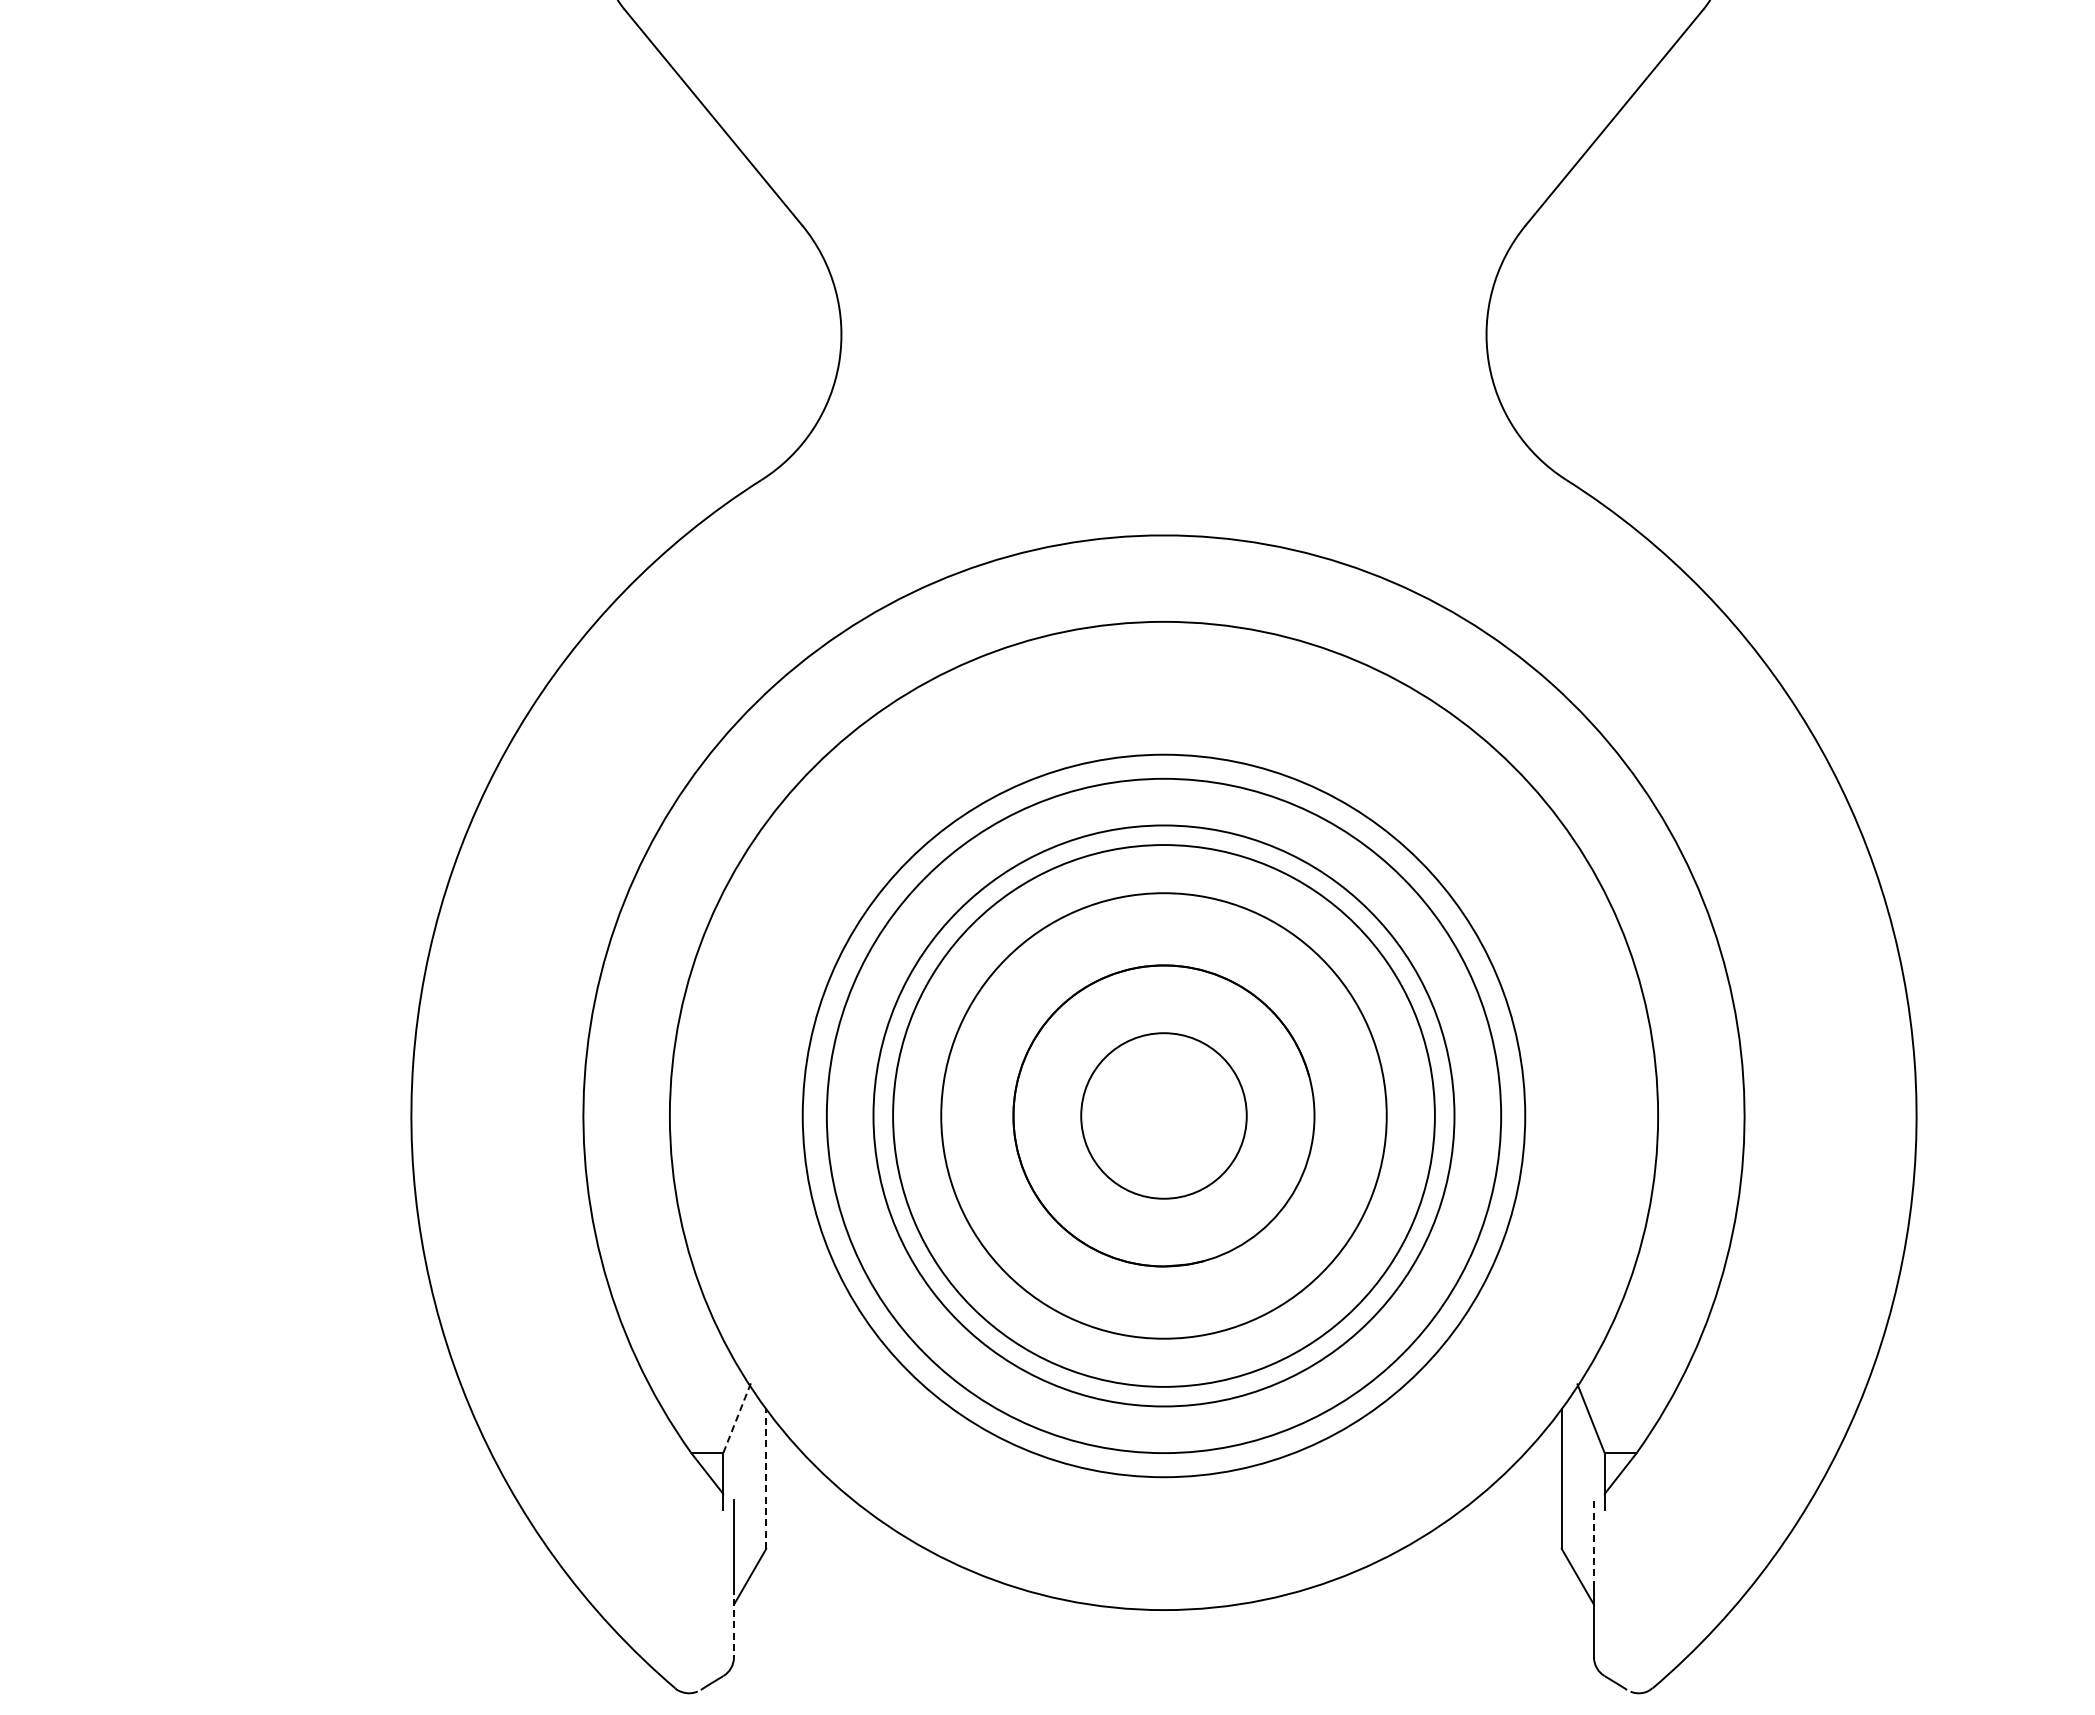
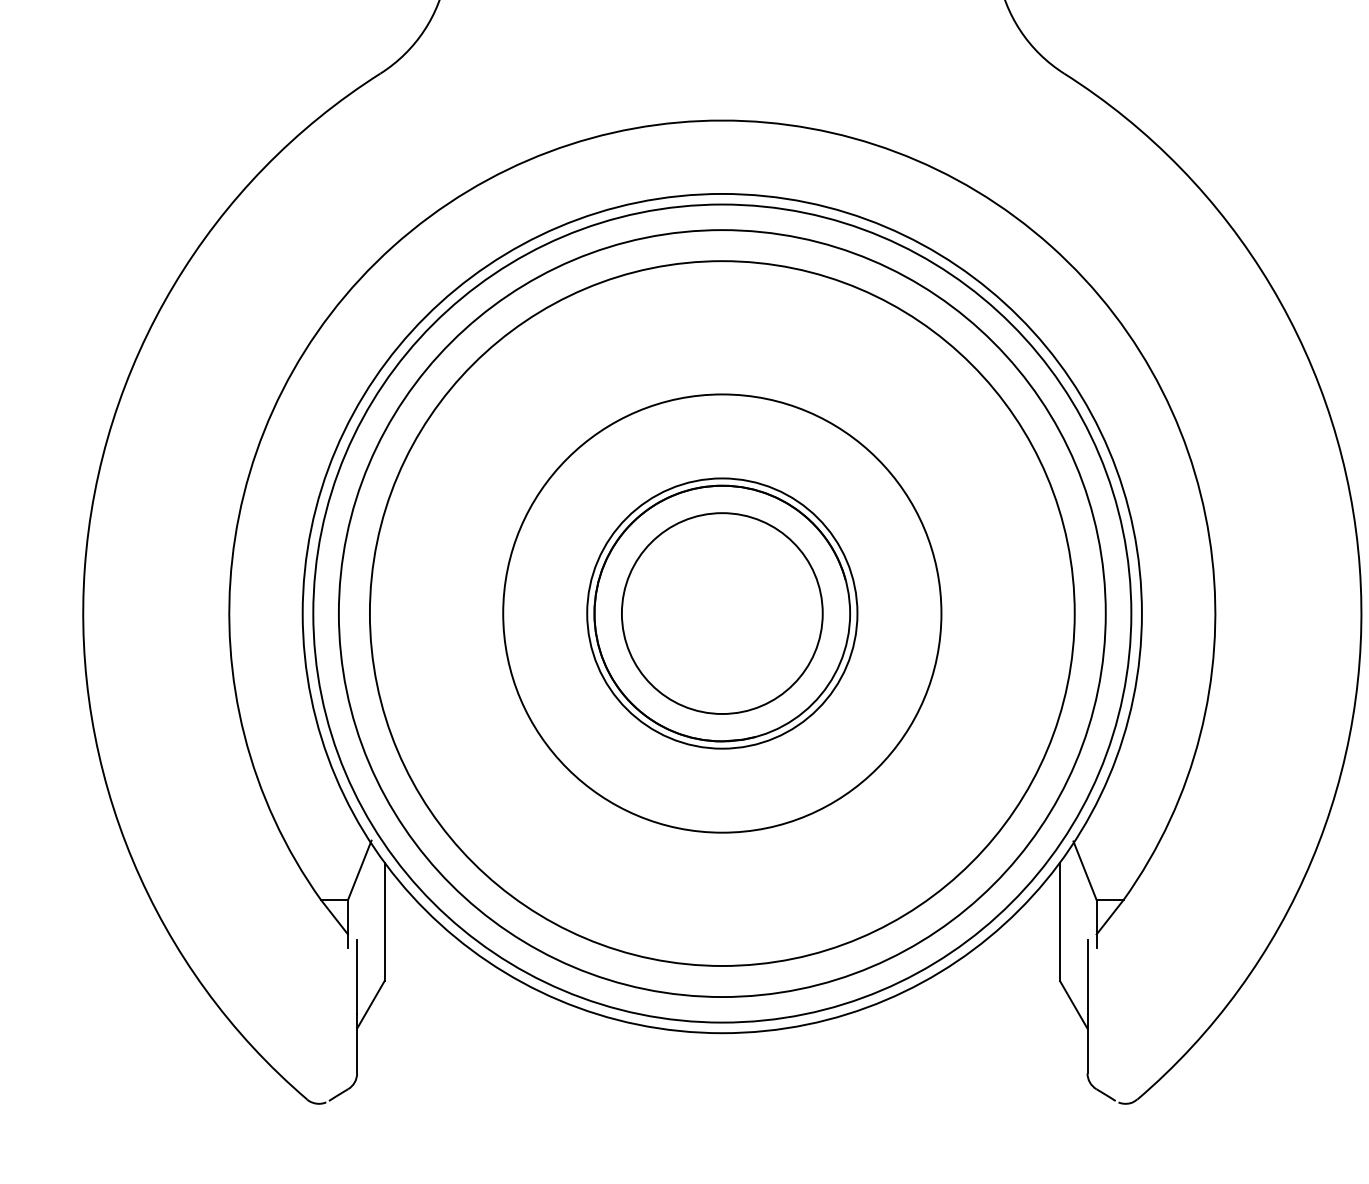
circle: (1163, 1115) -> (721, 613), size x0.71
circle: (1163, 1115) -> (721, 613), size x0.71
circle: (1163, 1115) -> (721, 613), size x1.43
circle: (1163, 1115) -> (721, 613), size x1.43
circle: (1163, 1115) -> (721, 613), size x1.67
circle: (1164, 1115) -> (722, 613), size x1.43
line: (737, 1418) -> (360, 870), dashed -> solid
line: (766, 1479) -> (384, 922), dashed -> solid
line: (1594, 1543) -> (1087, 976), dashed -> solid
line: (733, 1623) -> (356, 1044), dashed -> solid

